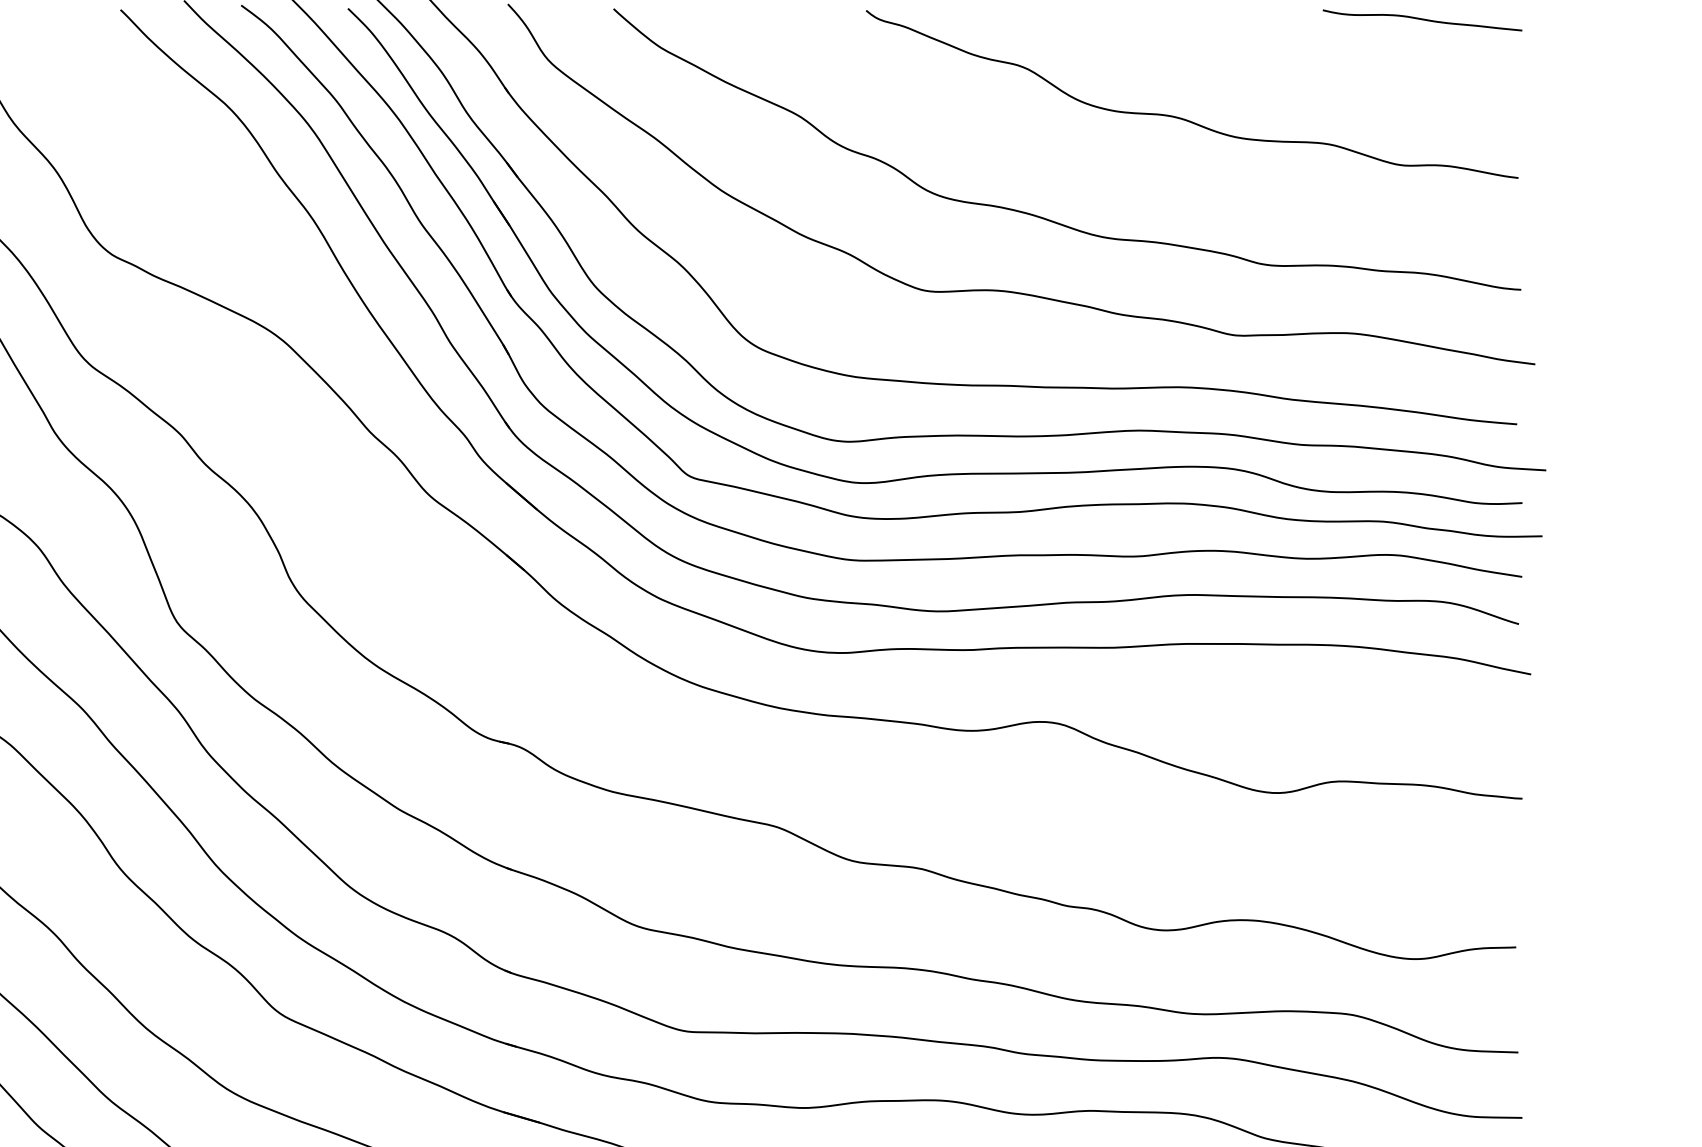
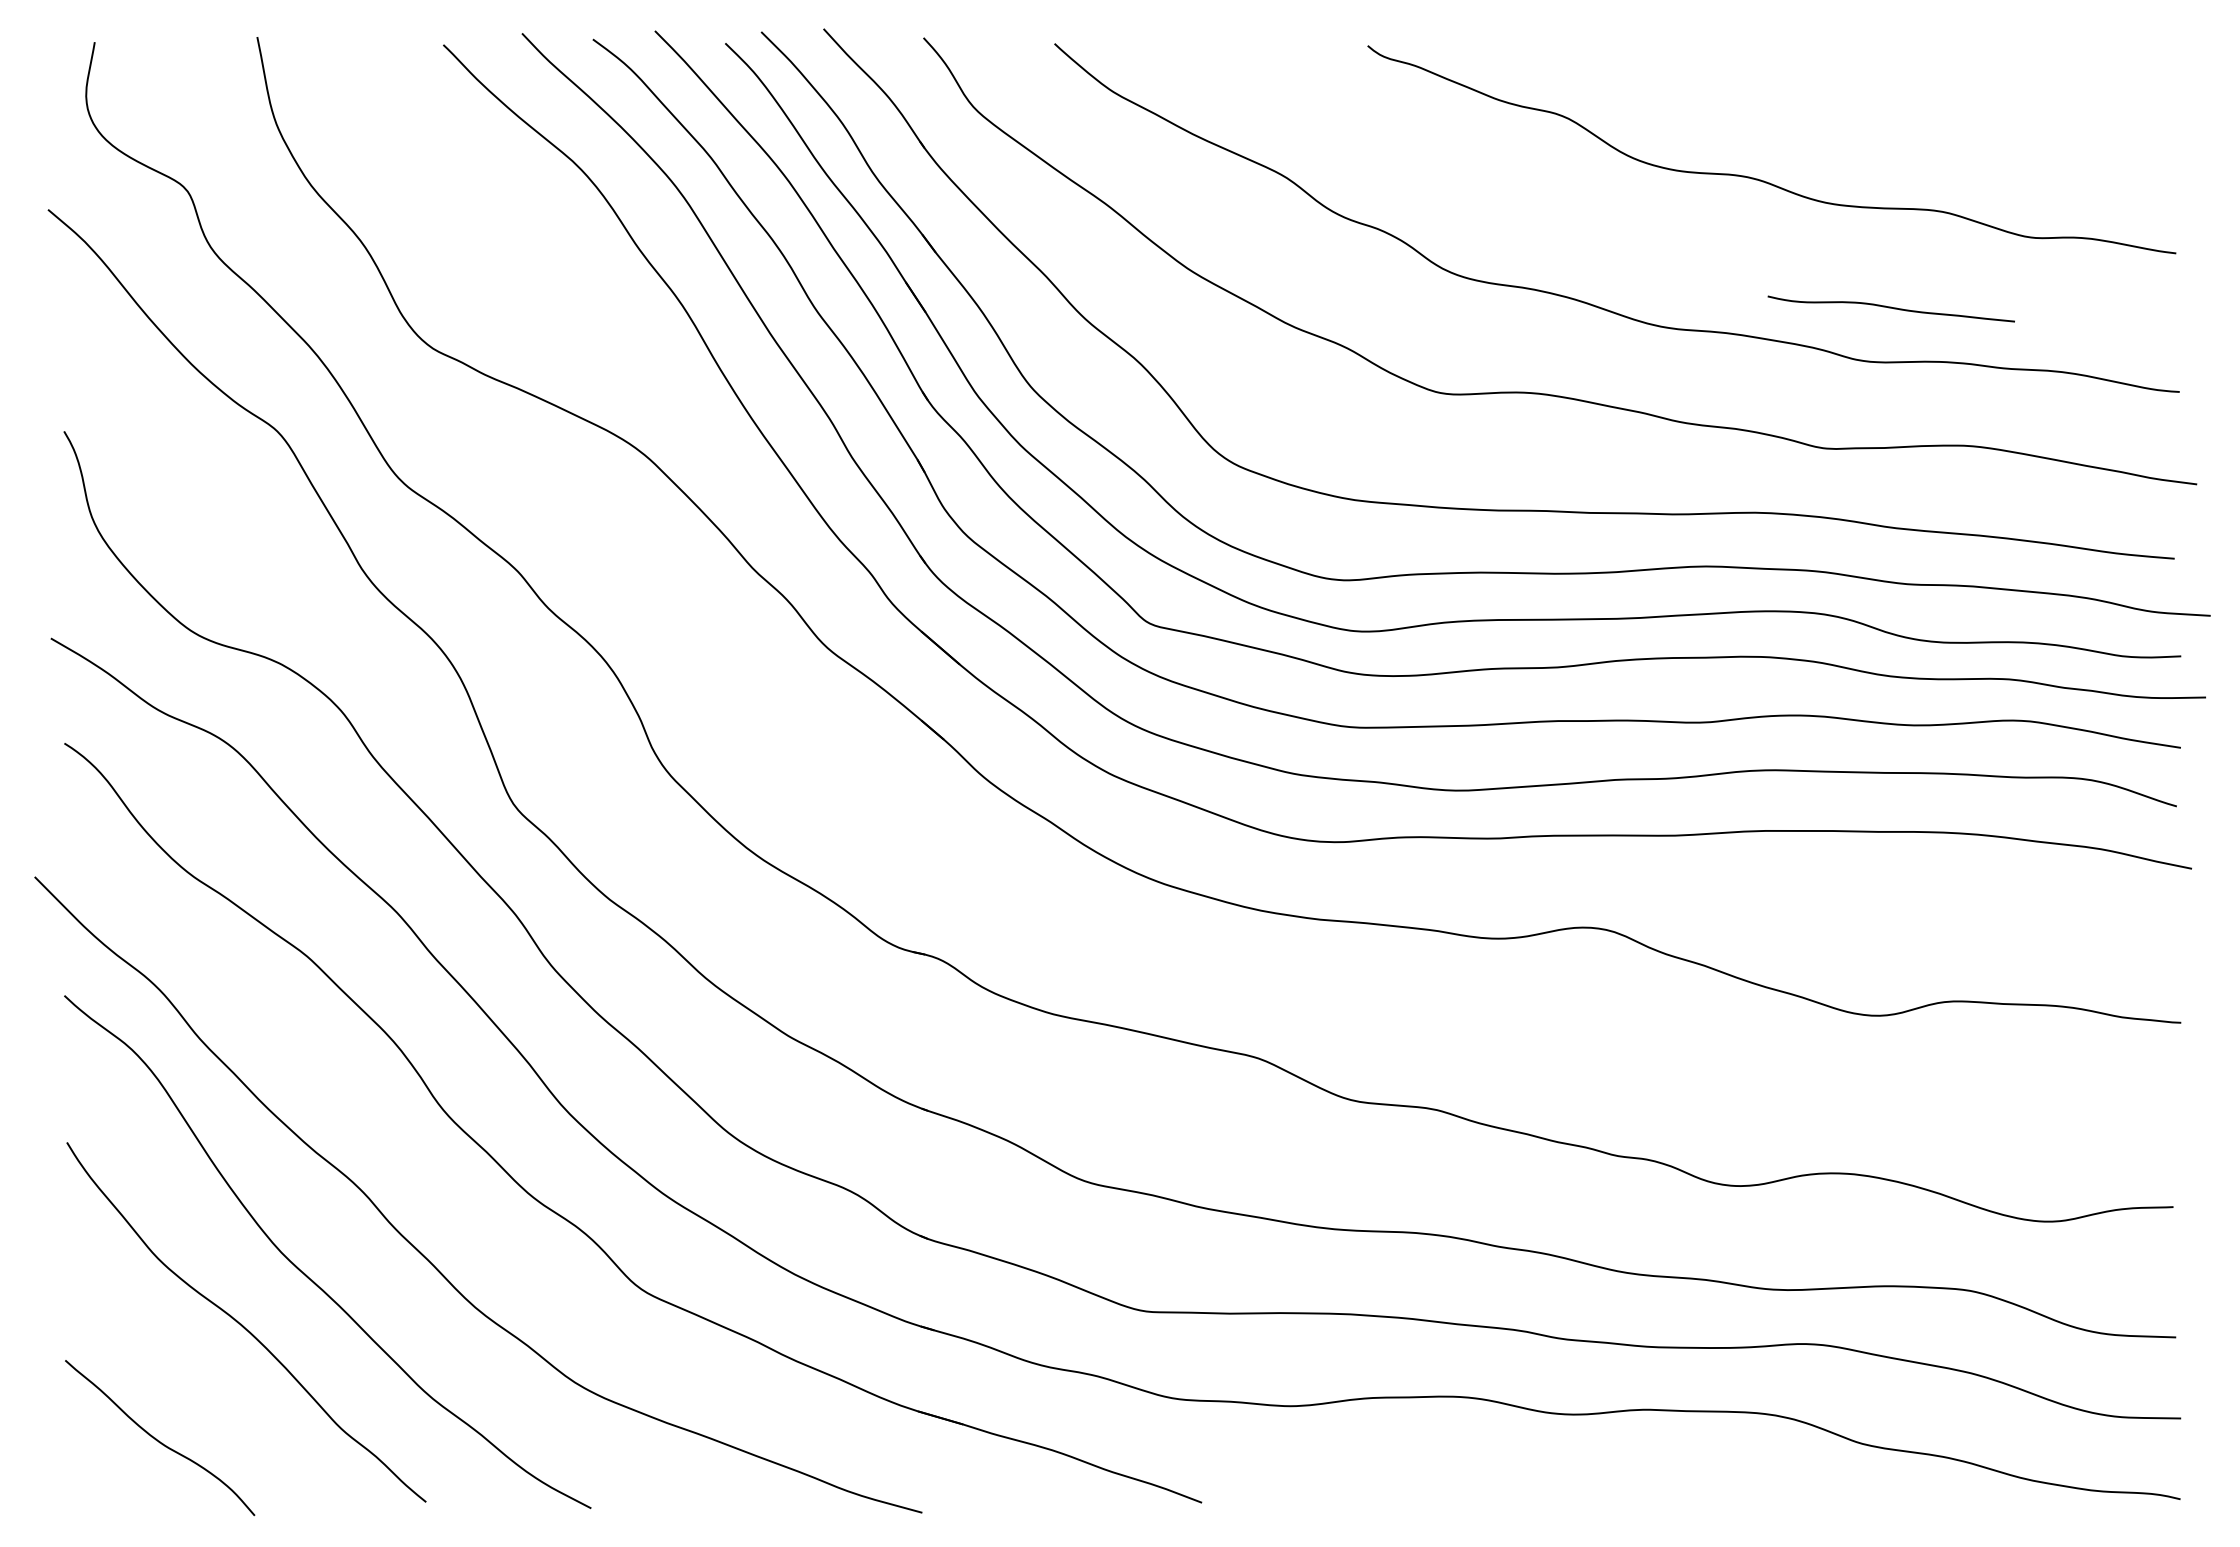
curve: (1421, 19) -> (1890, 308), moved

